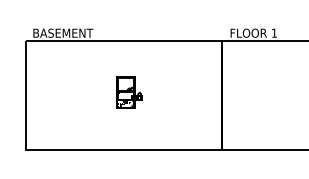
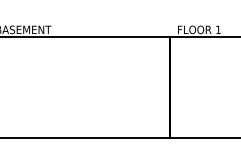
part: (129, 92) -> (84, 84), removed

